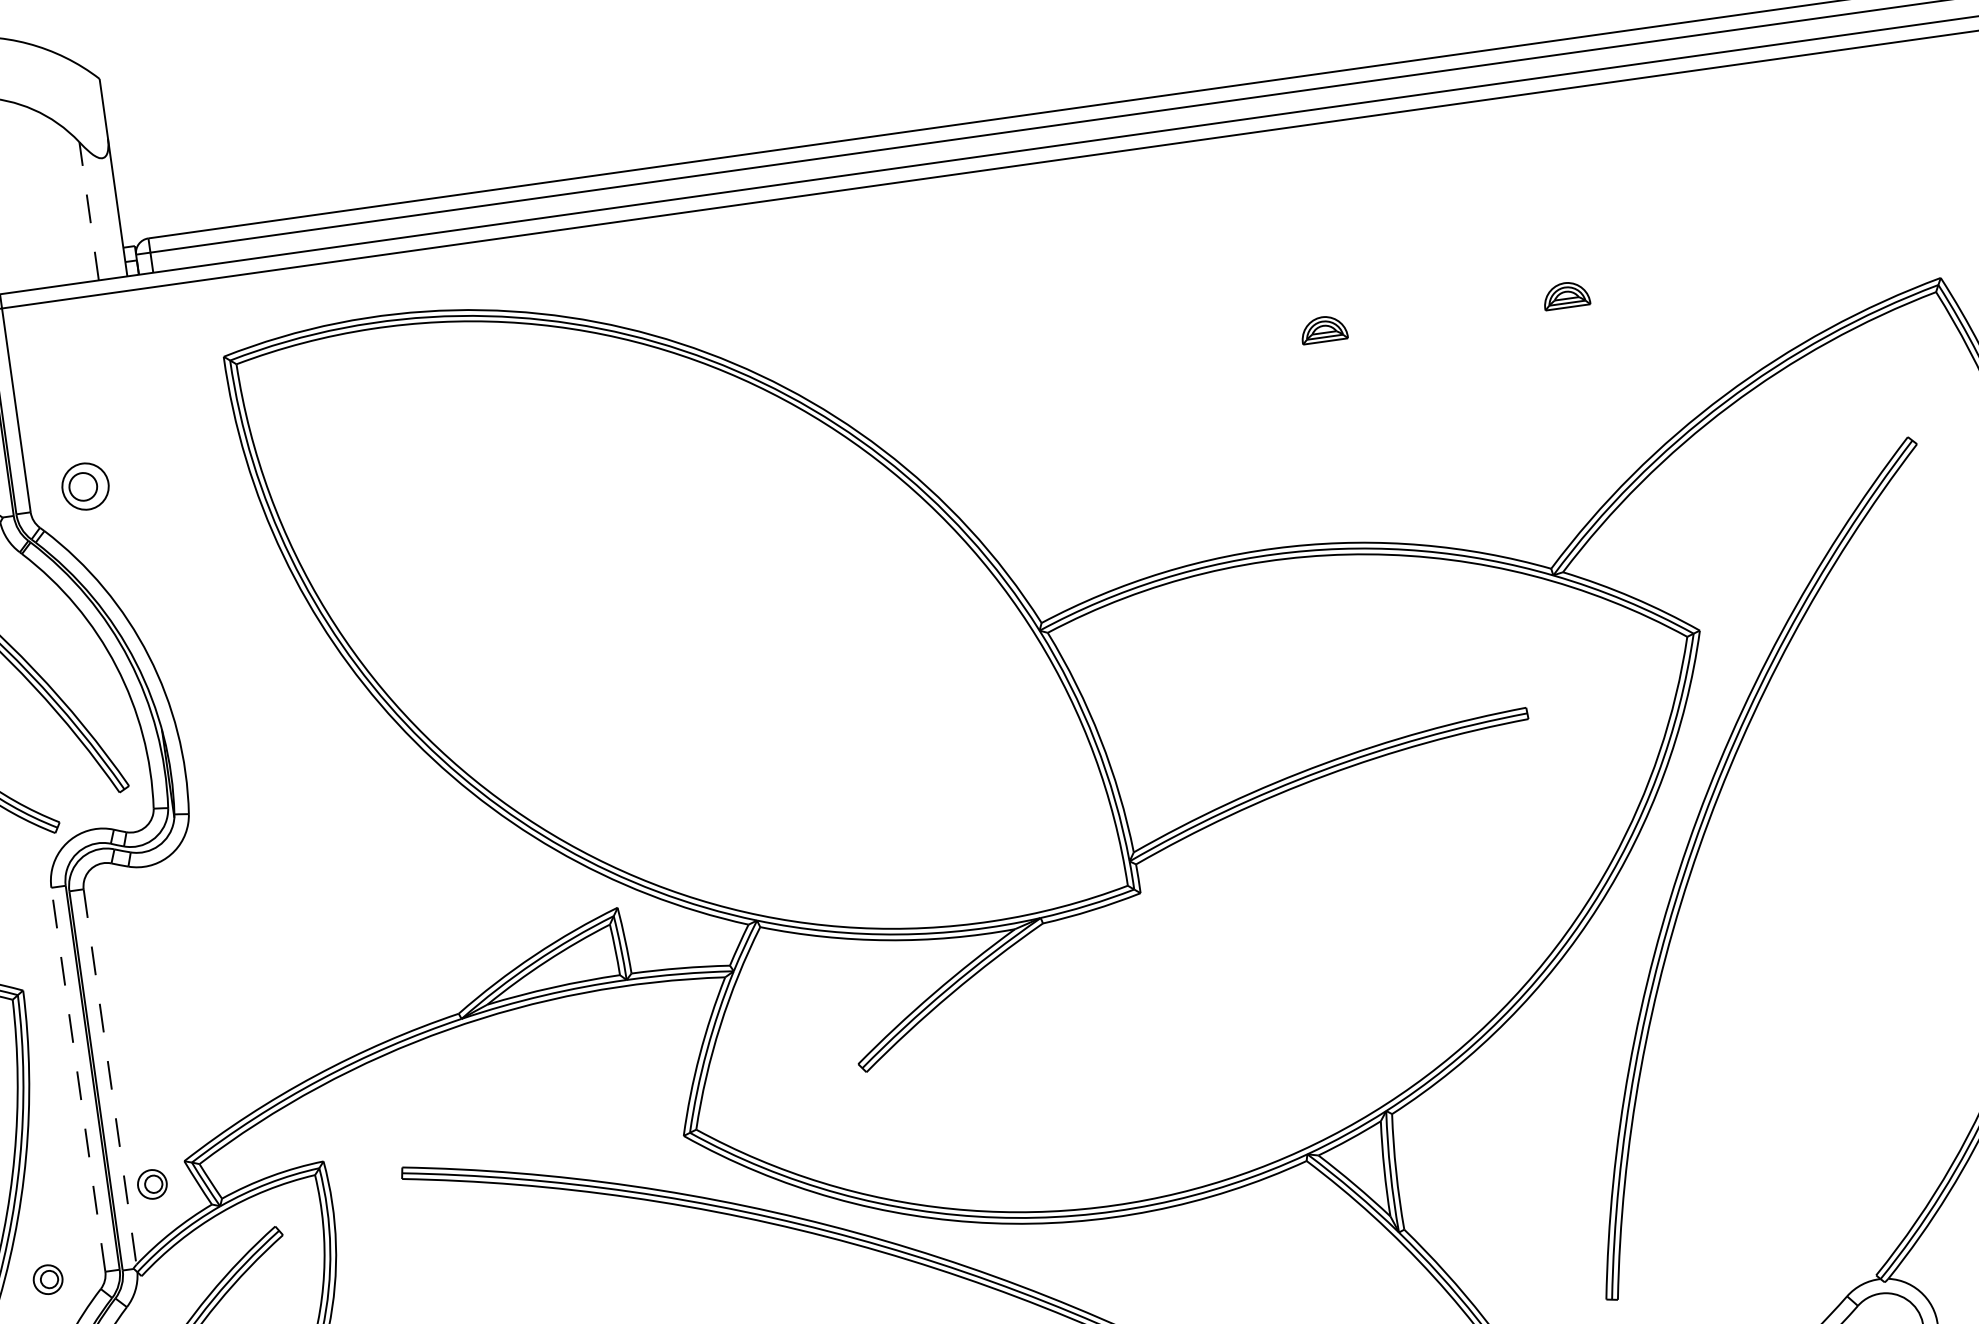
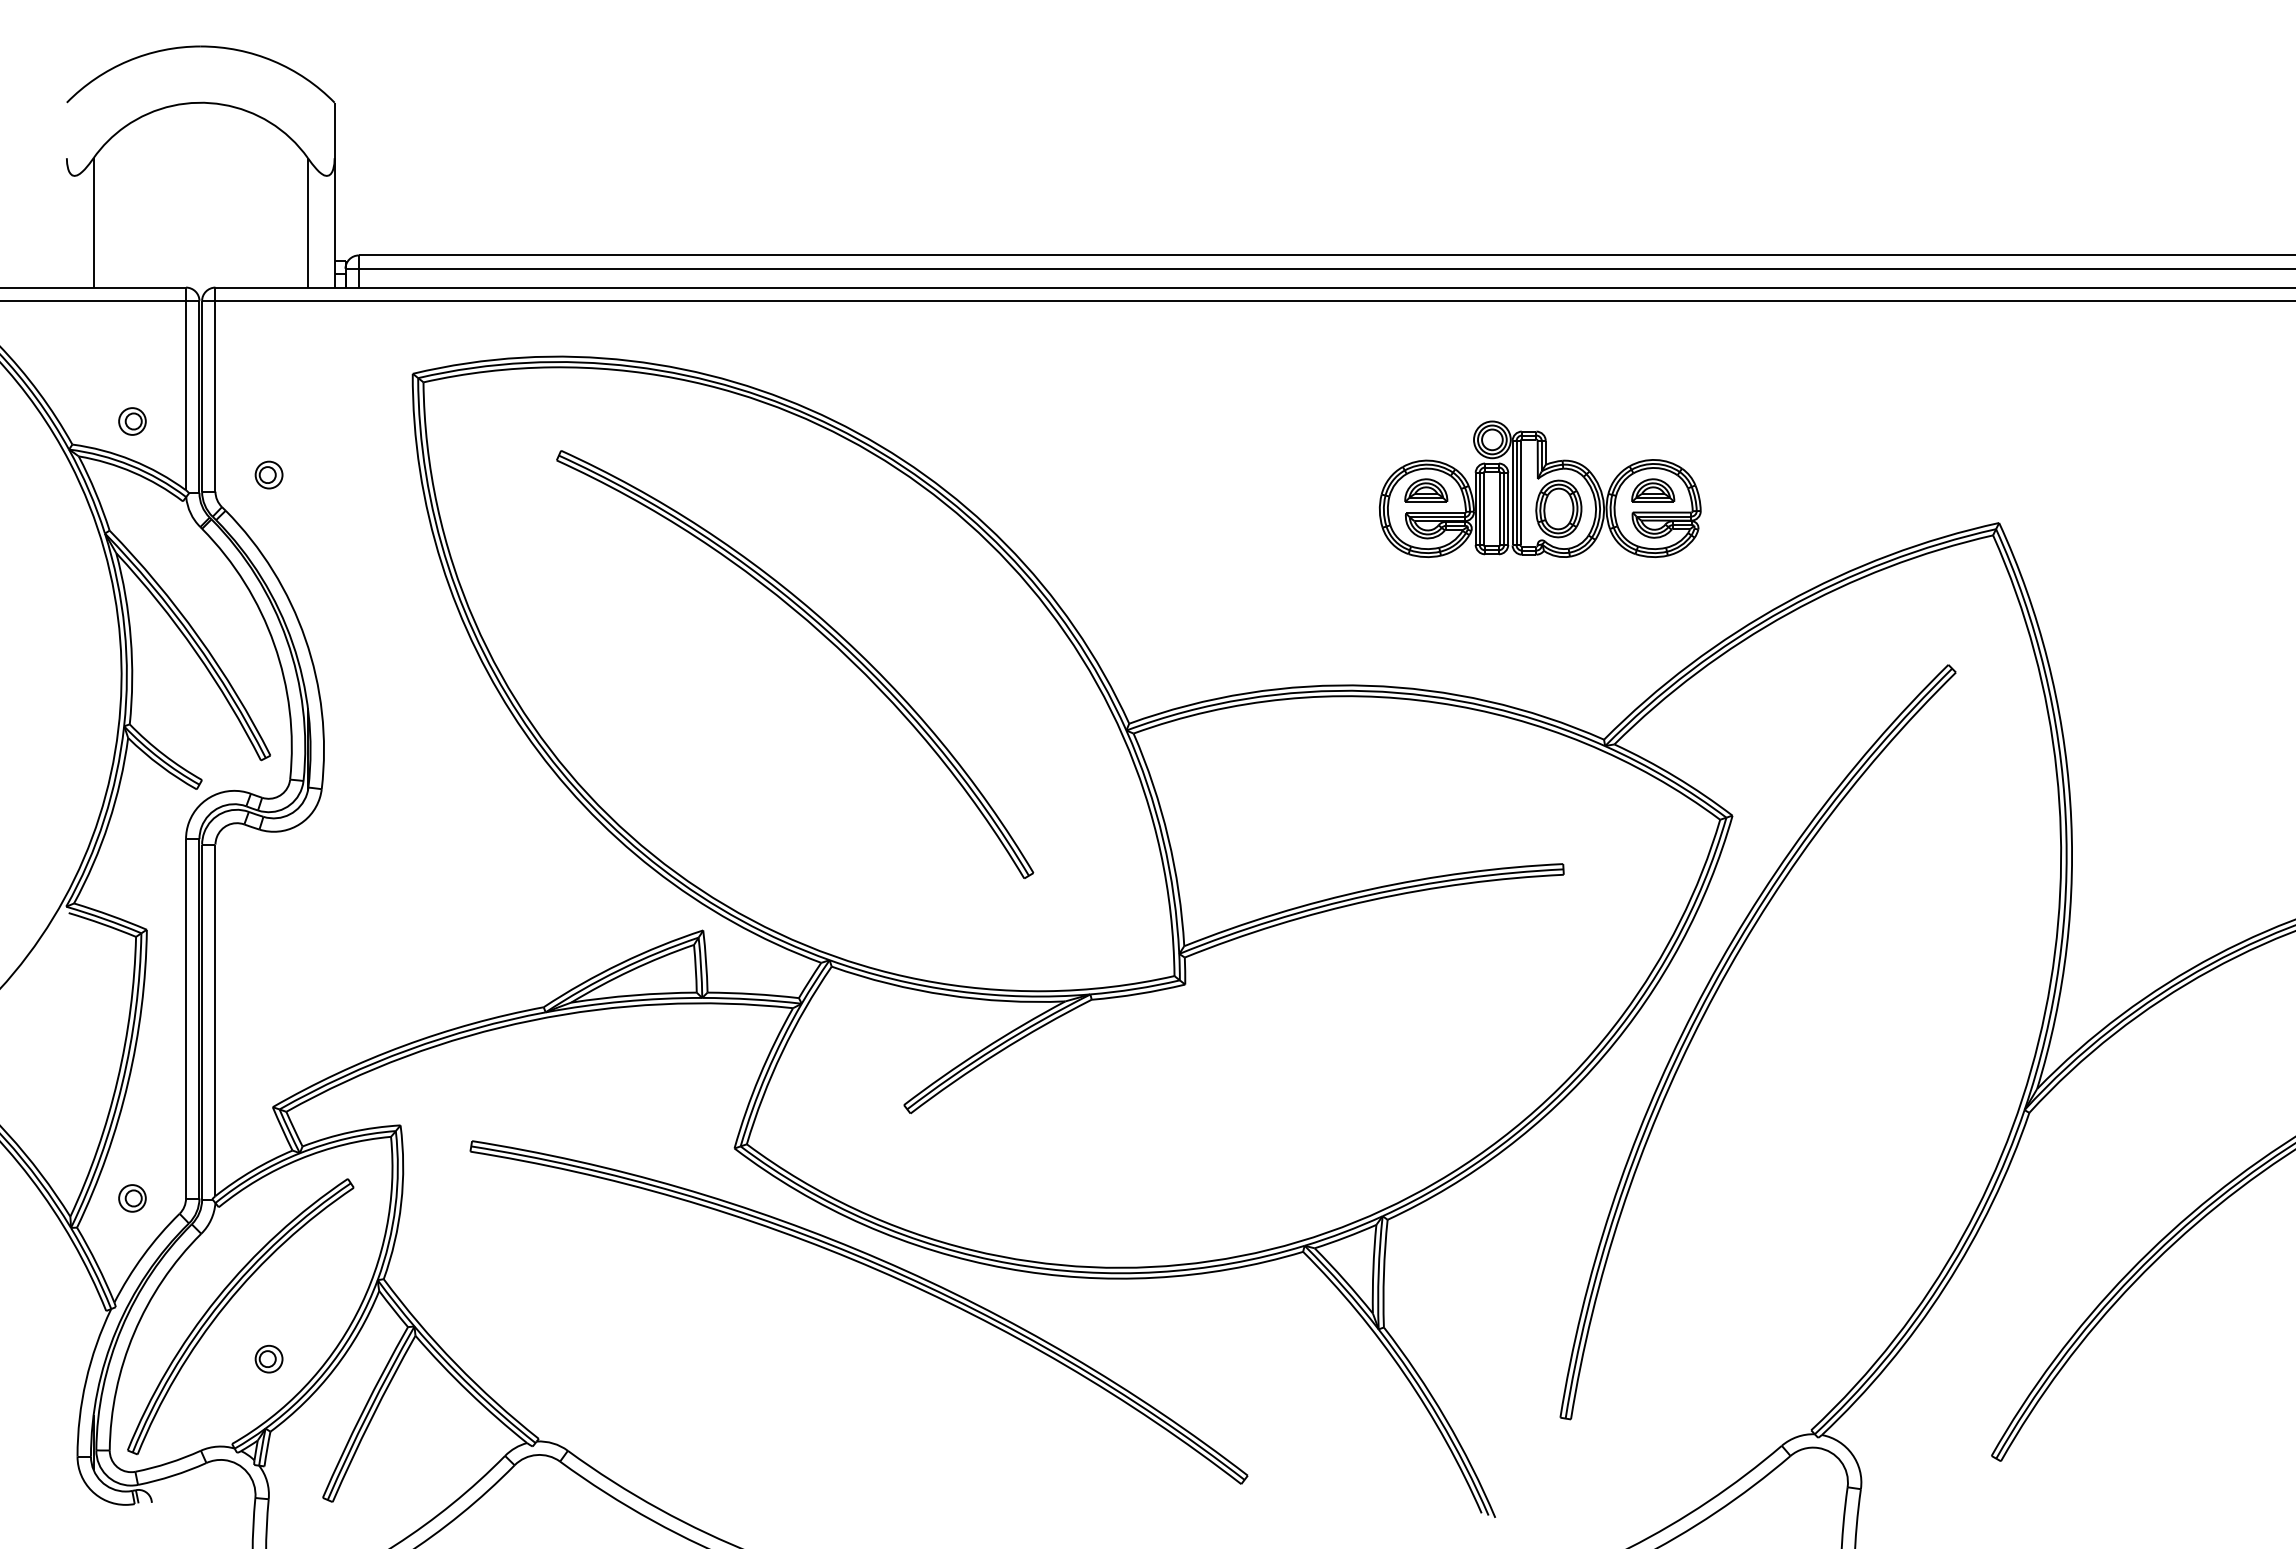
line: (88, 210) -> (307, 222), dashed -> solid
part: (1444, 310) -> (1539, 488), added
part: (84, 485) -> (268, 474), size x0.62
part: (701, 575) -> (823, 636), added
line: (110, 1077) -> (215, 1020), dashed -> solid
line: (78, 1079) -> (186, 1018), dashed -> solid
part: (152, 1184) -> (240, 1124), removed

